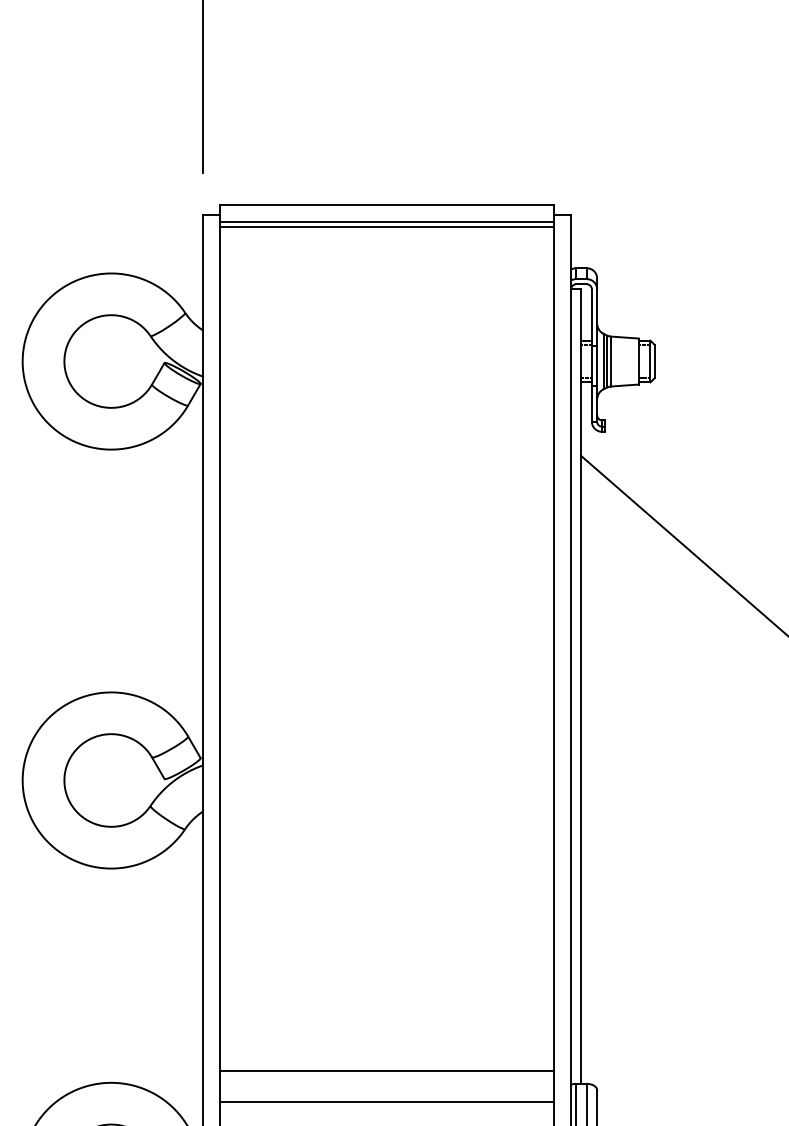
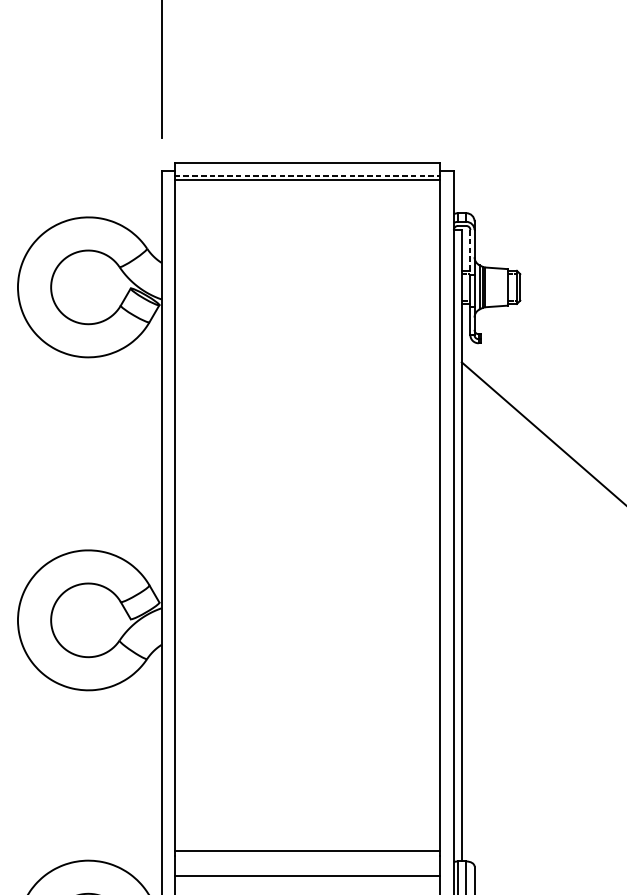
line: (386, 221) -> (307, 176), solid -> dashed
line: (591, 318) -> (470, 253), solid -> dashed

